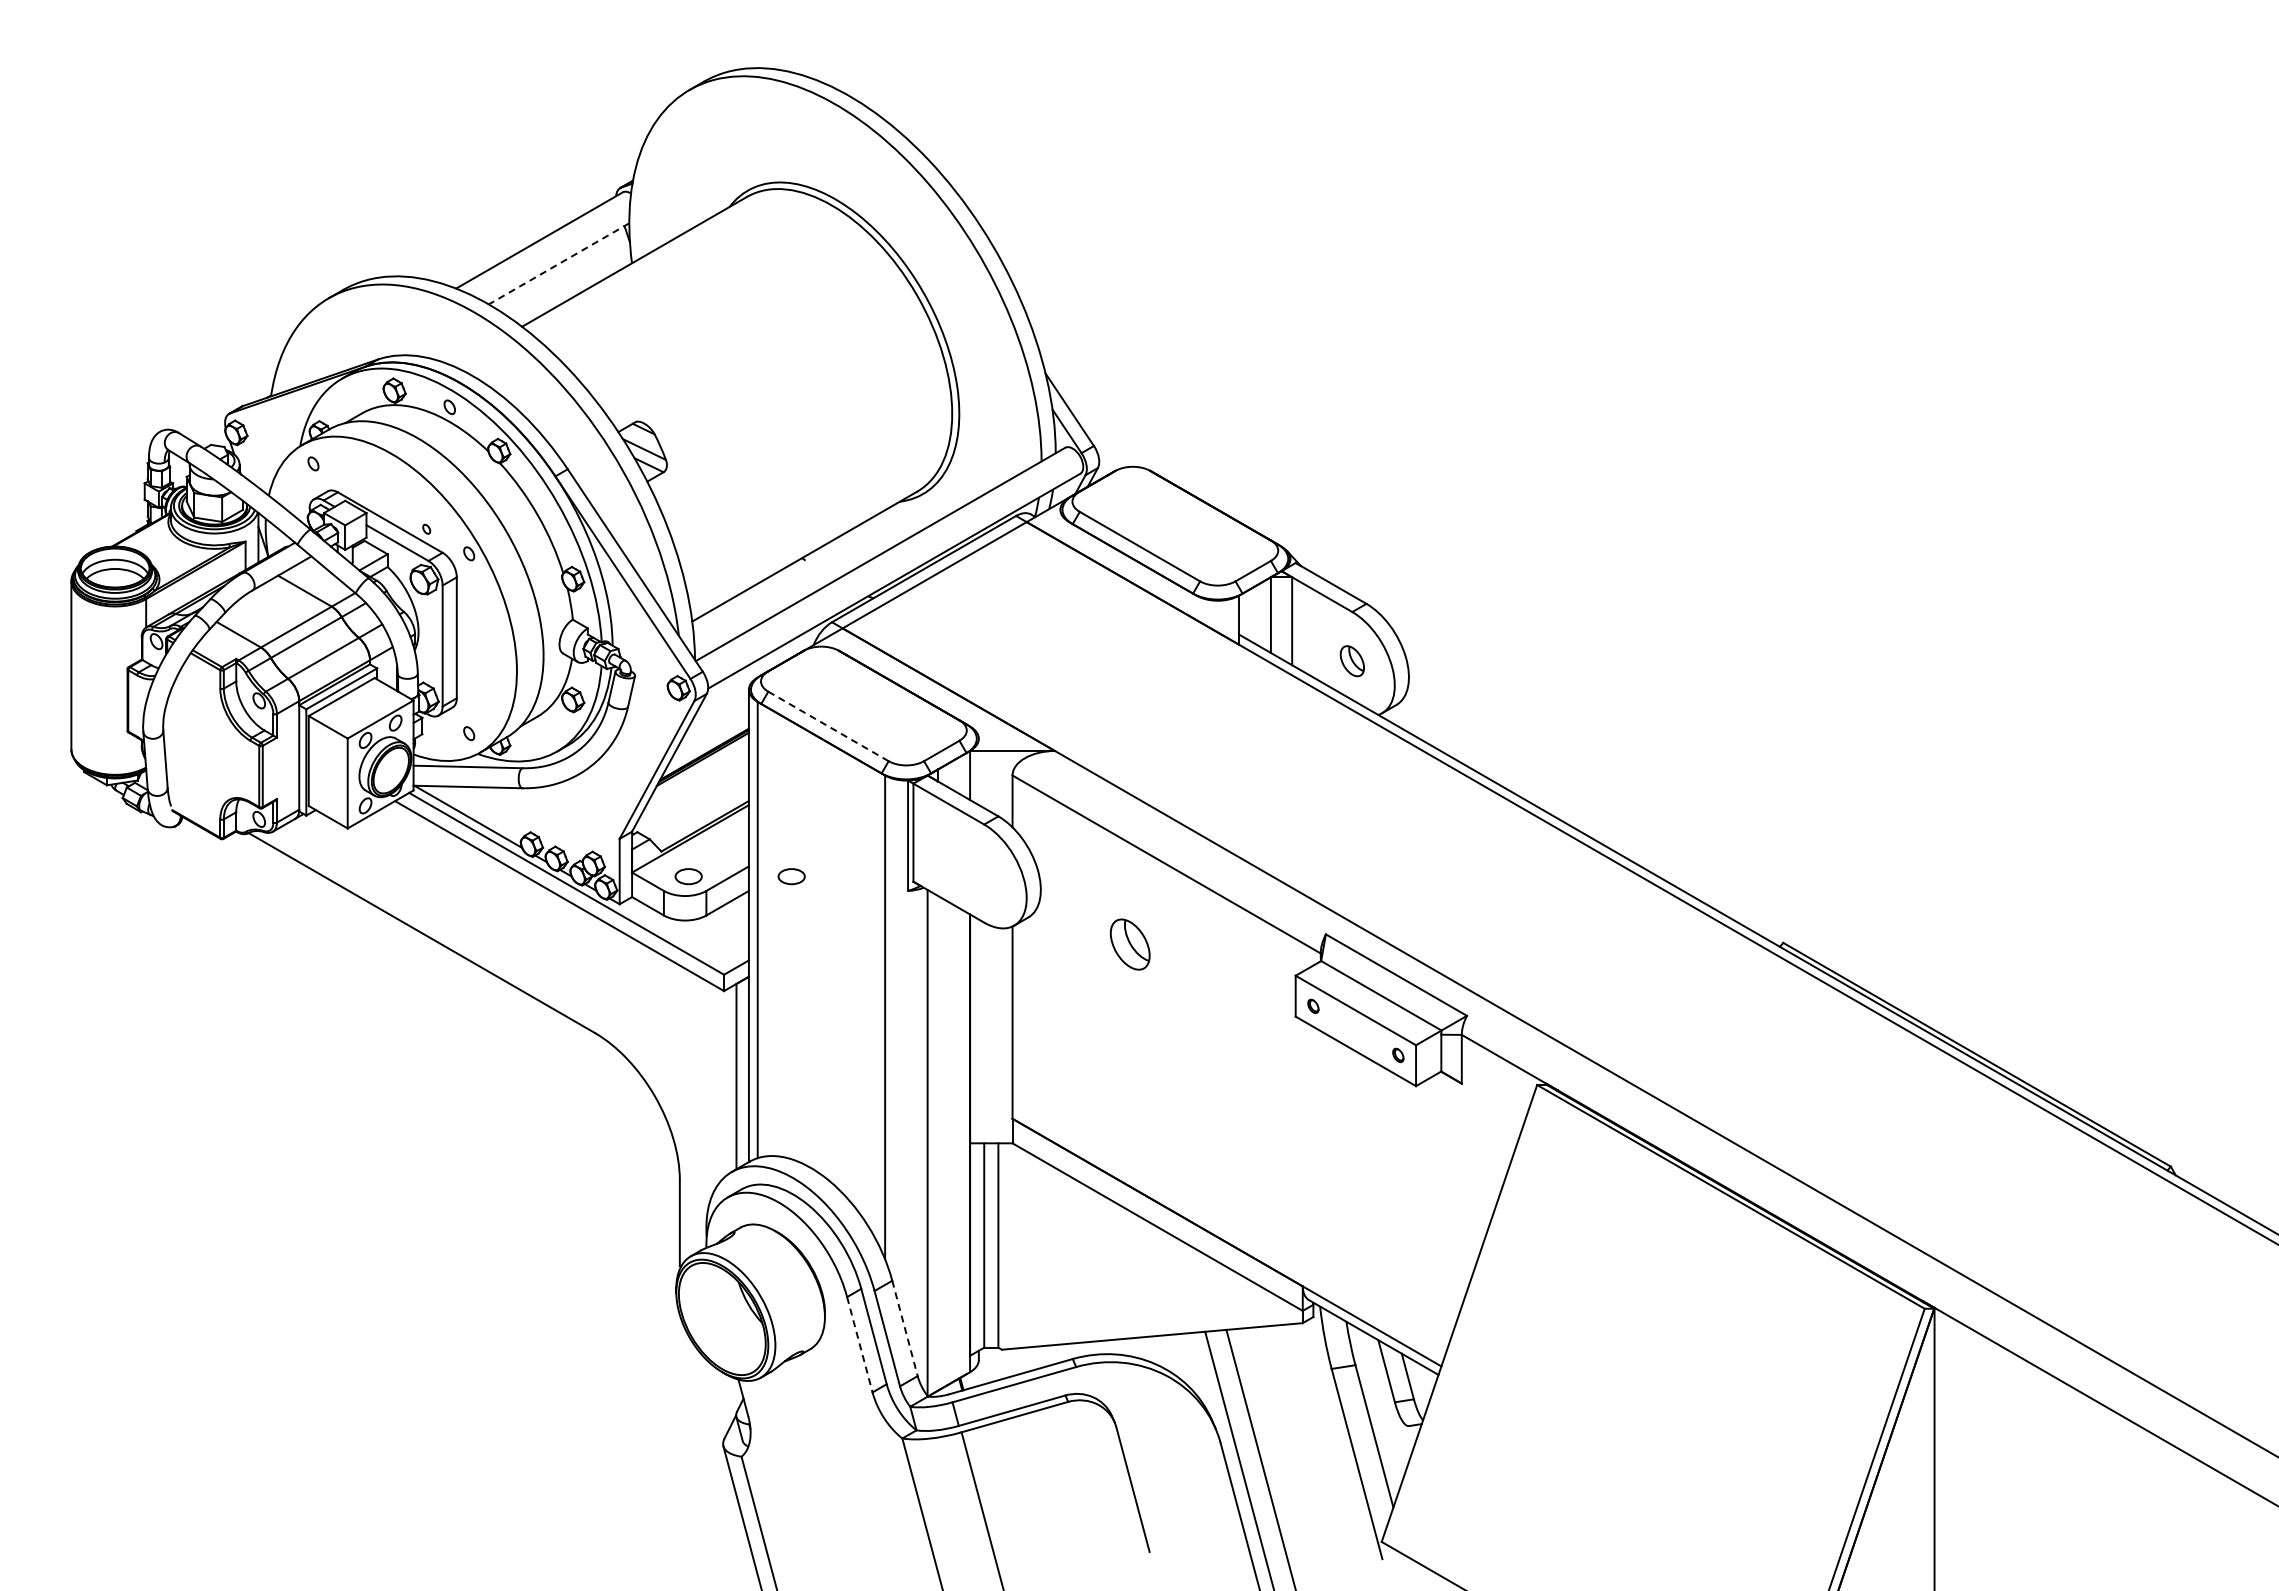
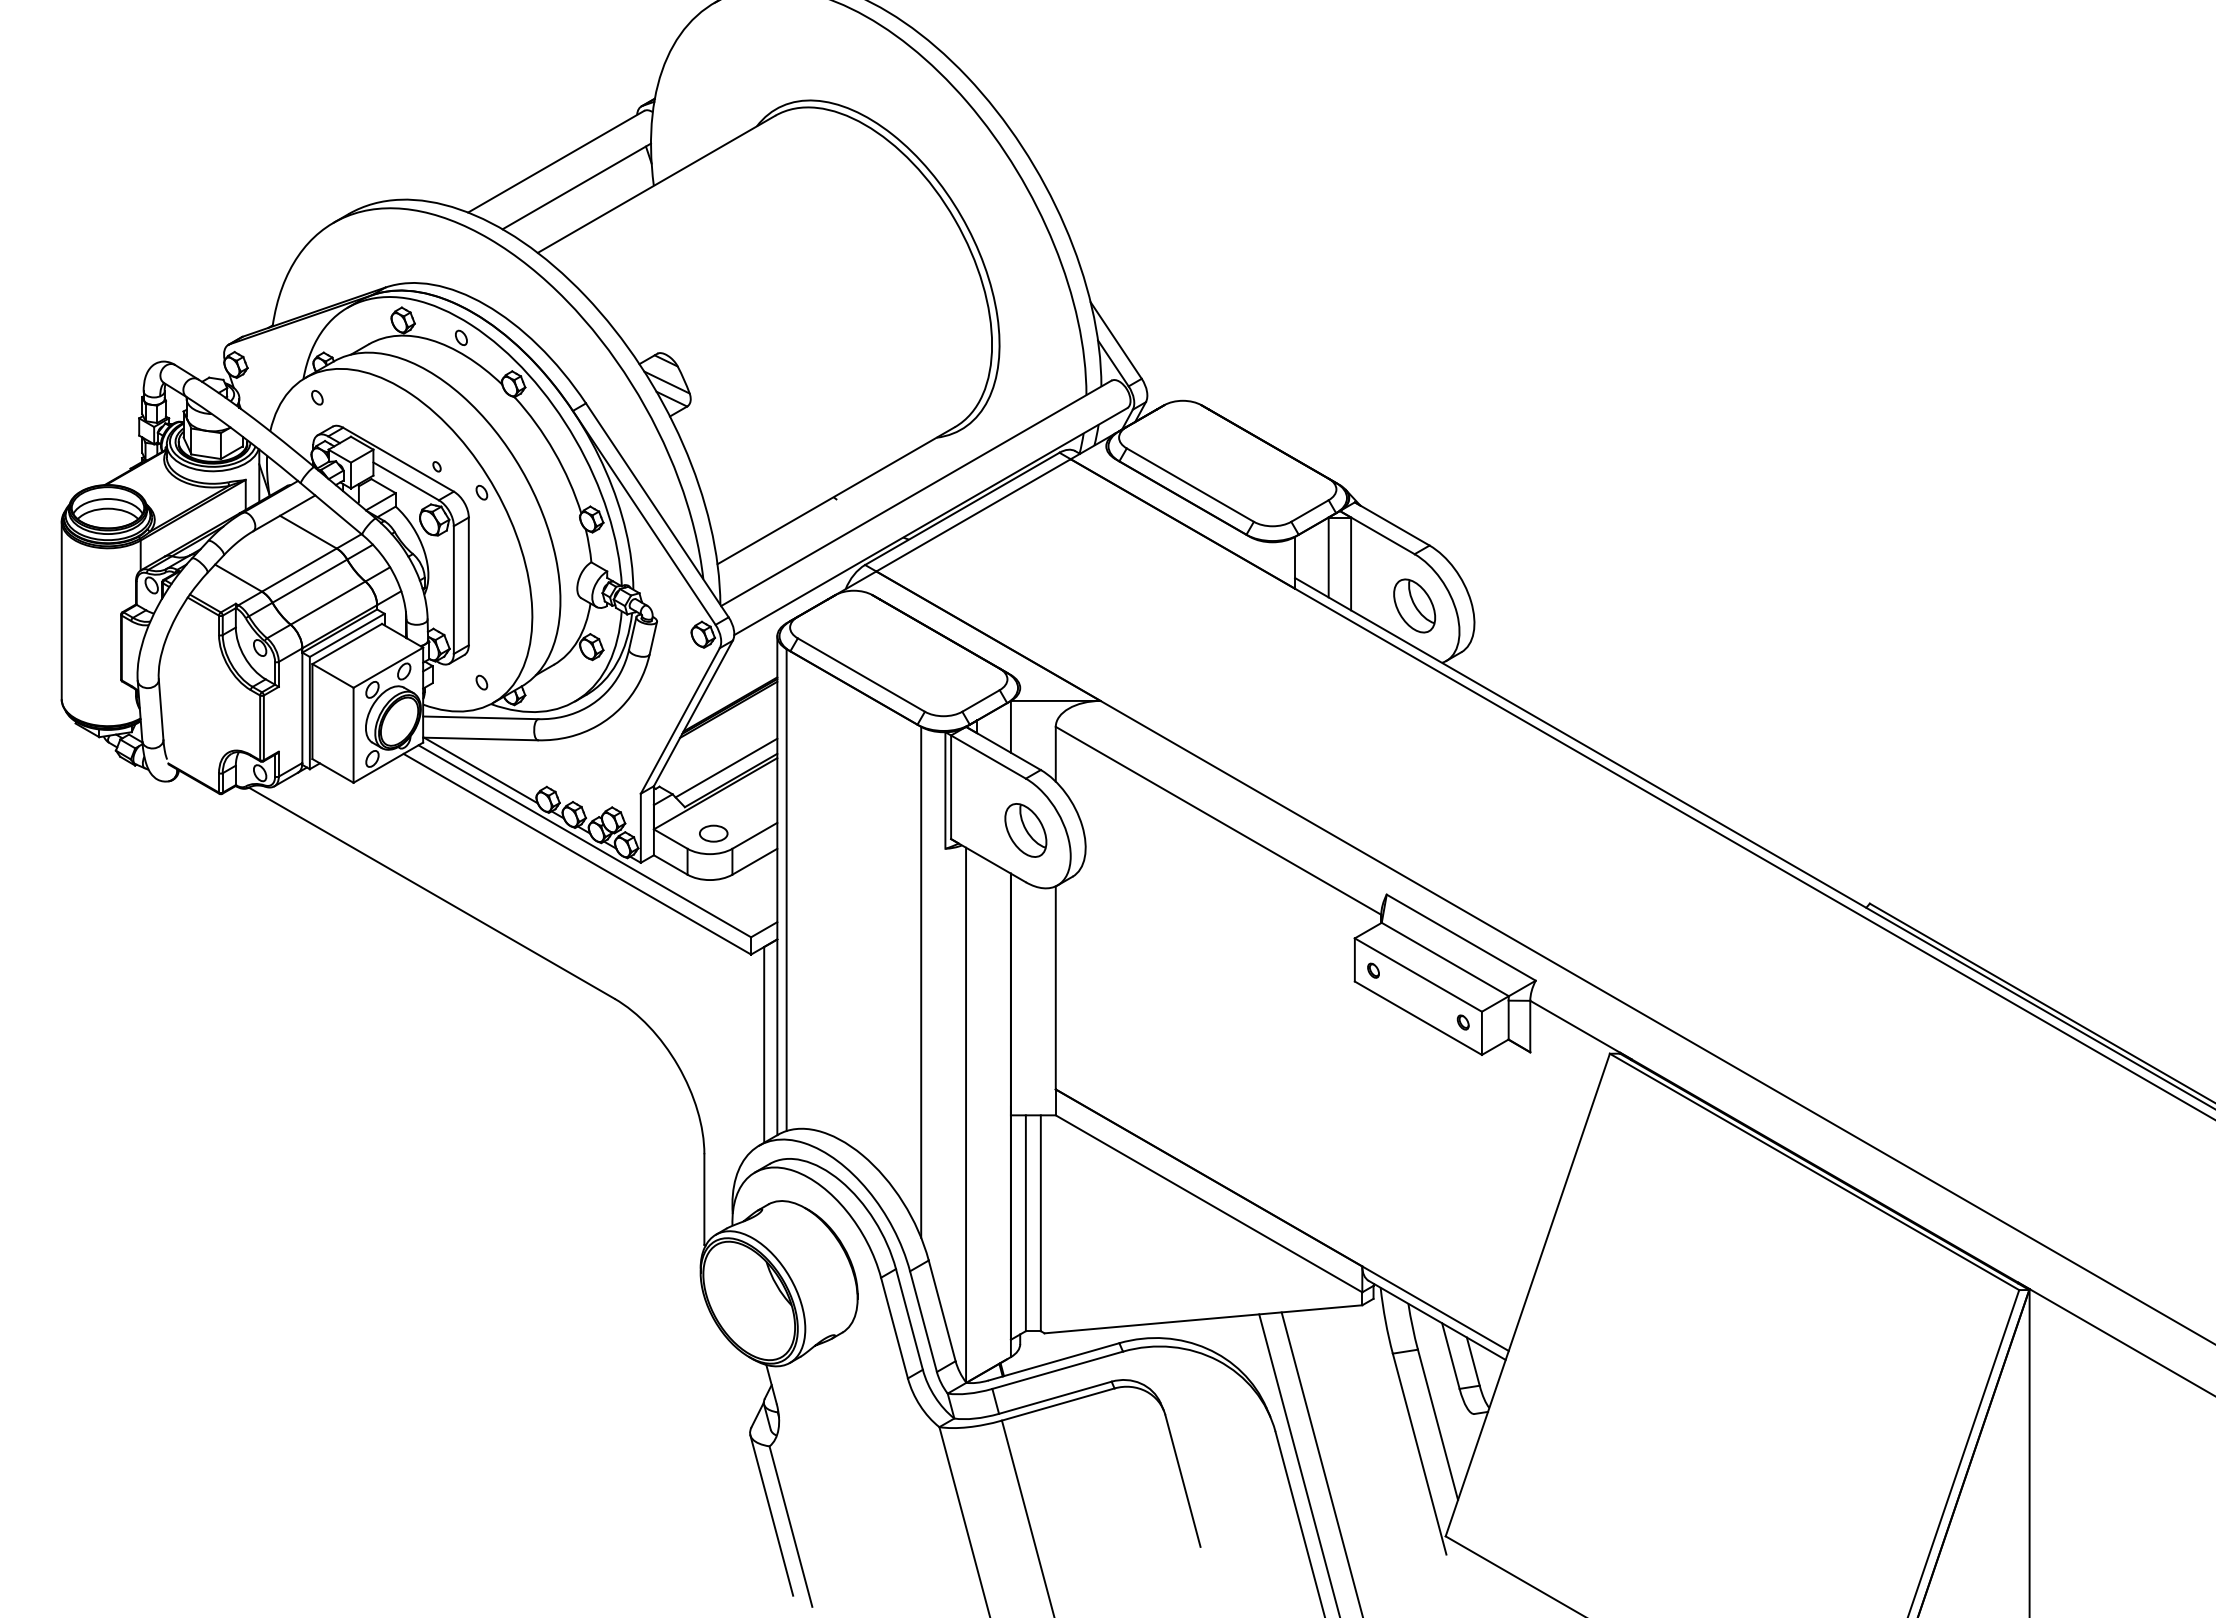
line: (558, 264) -> (576, 187), dashed -> solid
part: (1352, 661) -> (1414, 606), size x1.67
line: (828, 726) -> (861, 675), dashed -> solid
line: (700, 814) -> (726, 768), added
part: (791, 876) -> (822, 833), removed
part: (1130, 944) -> (1026, 830), moved
line: (905, 1328) -> (942, 1310), dashed -> solid
line: (859, 1345) -> (894, 1328), dashed -> solid

